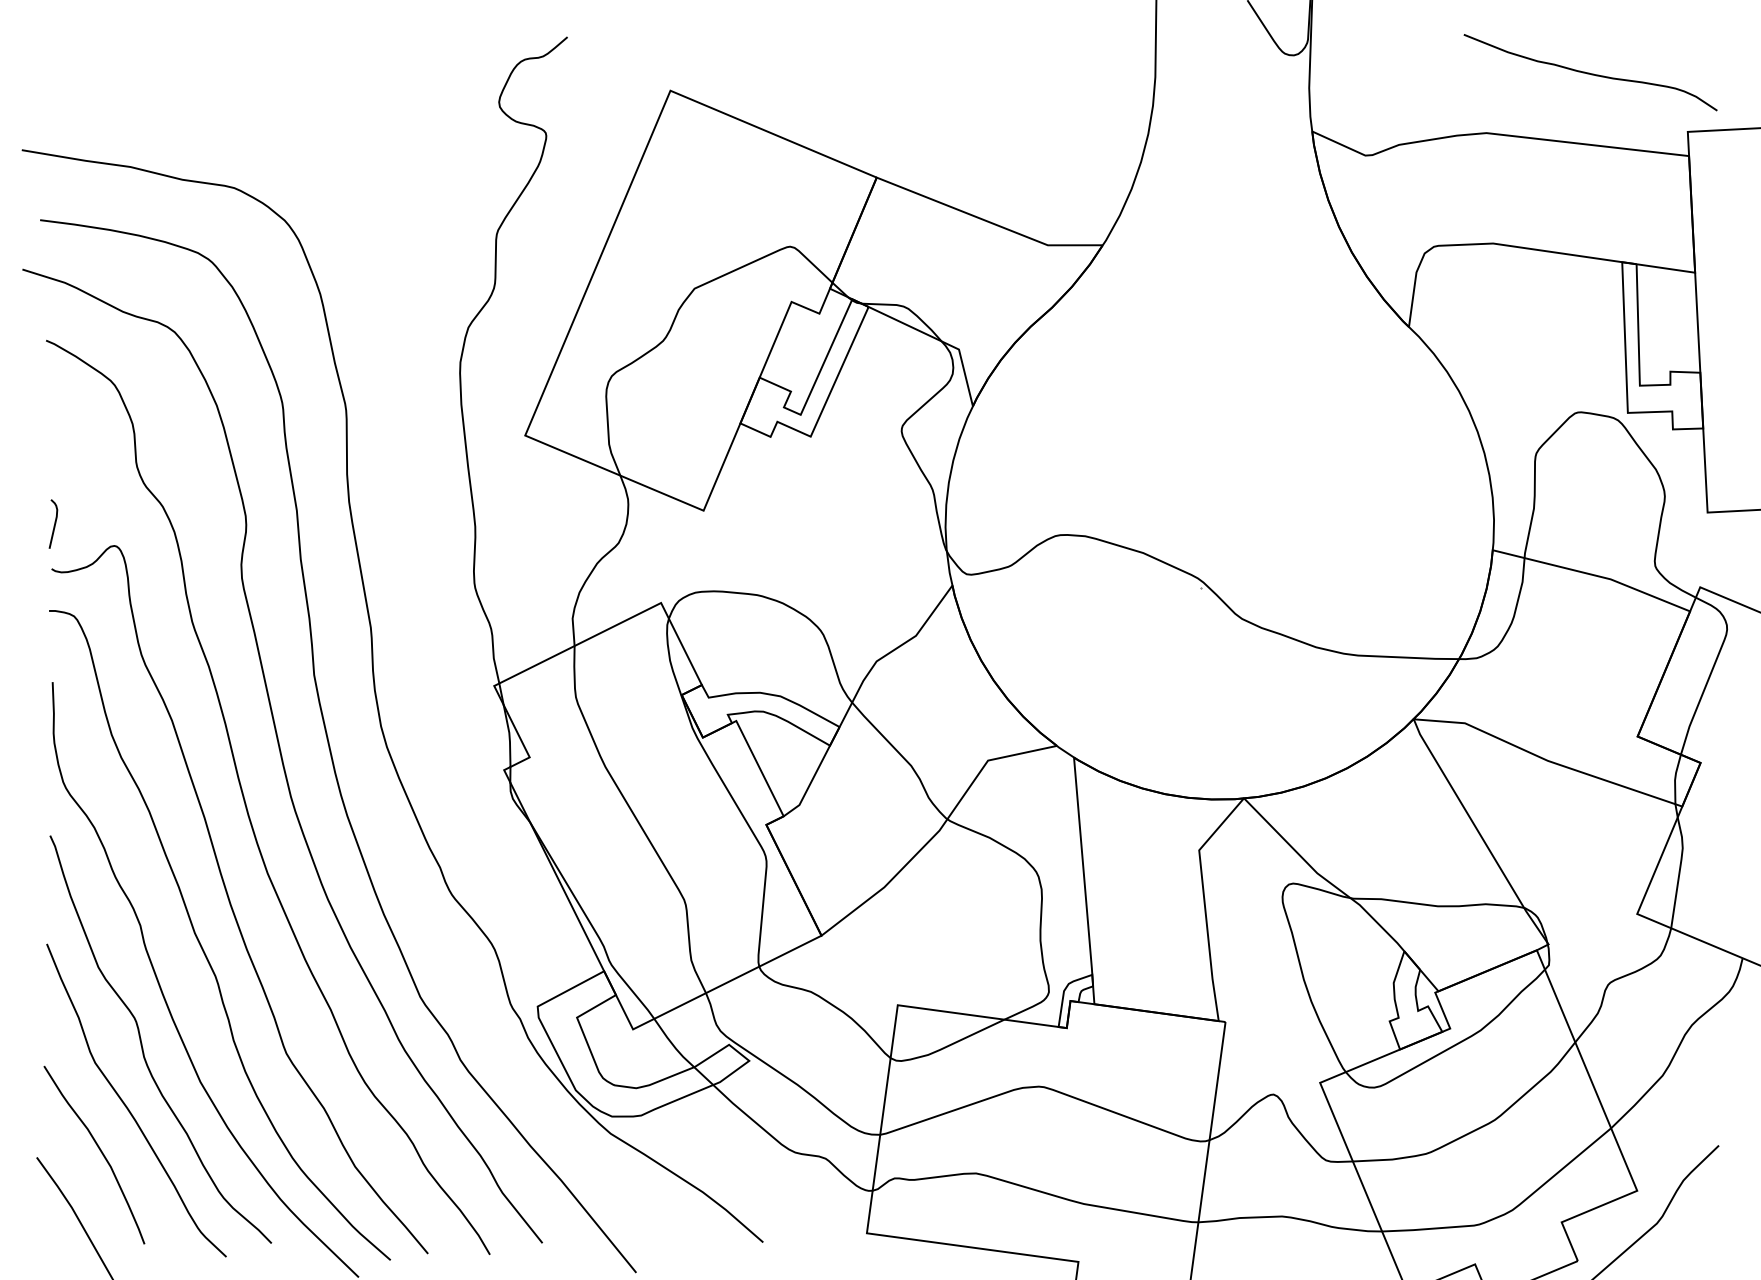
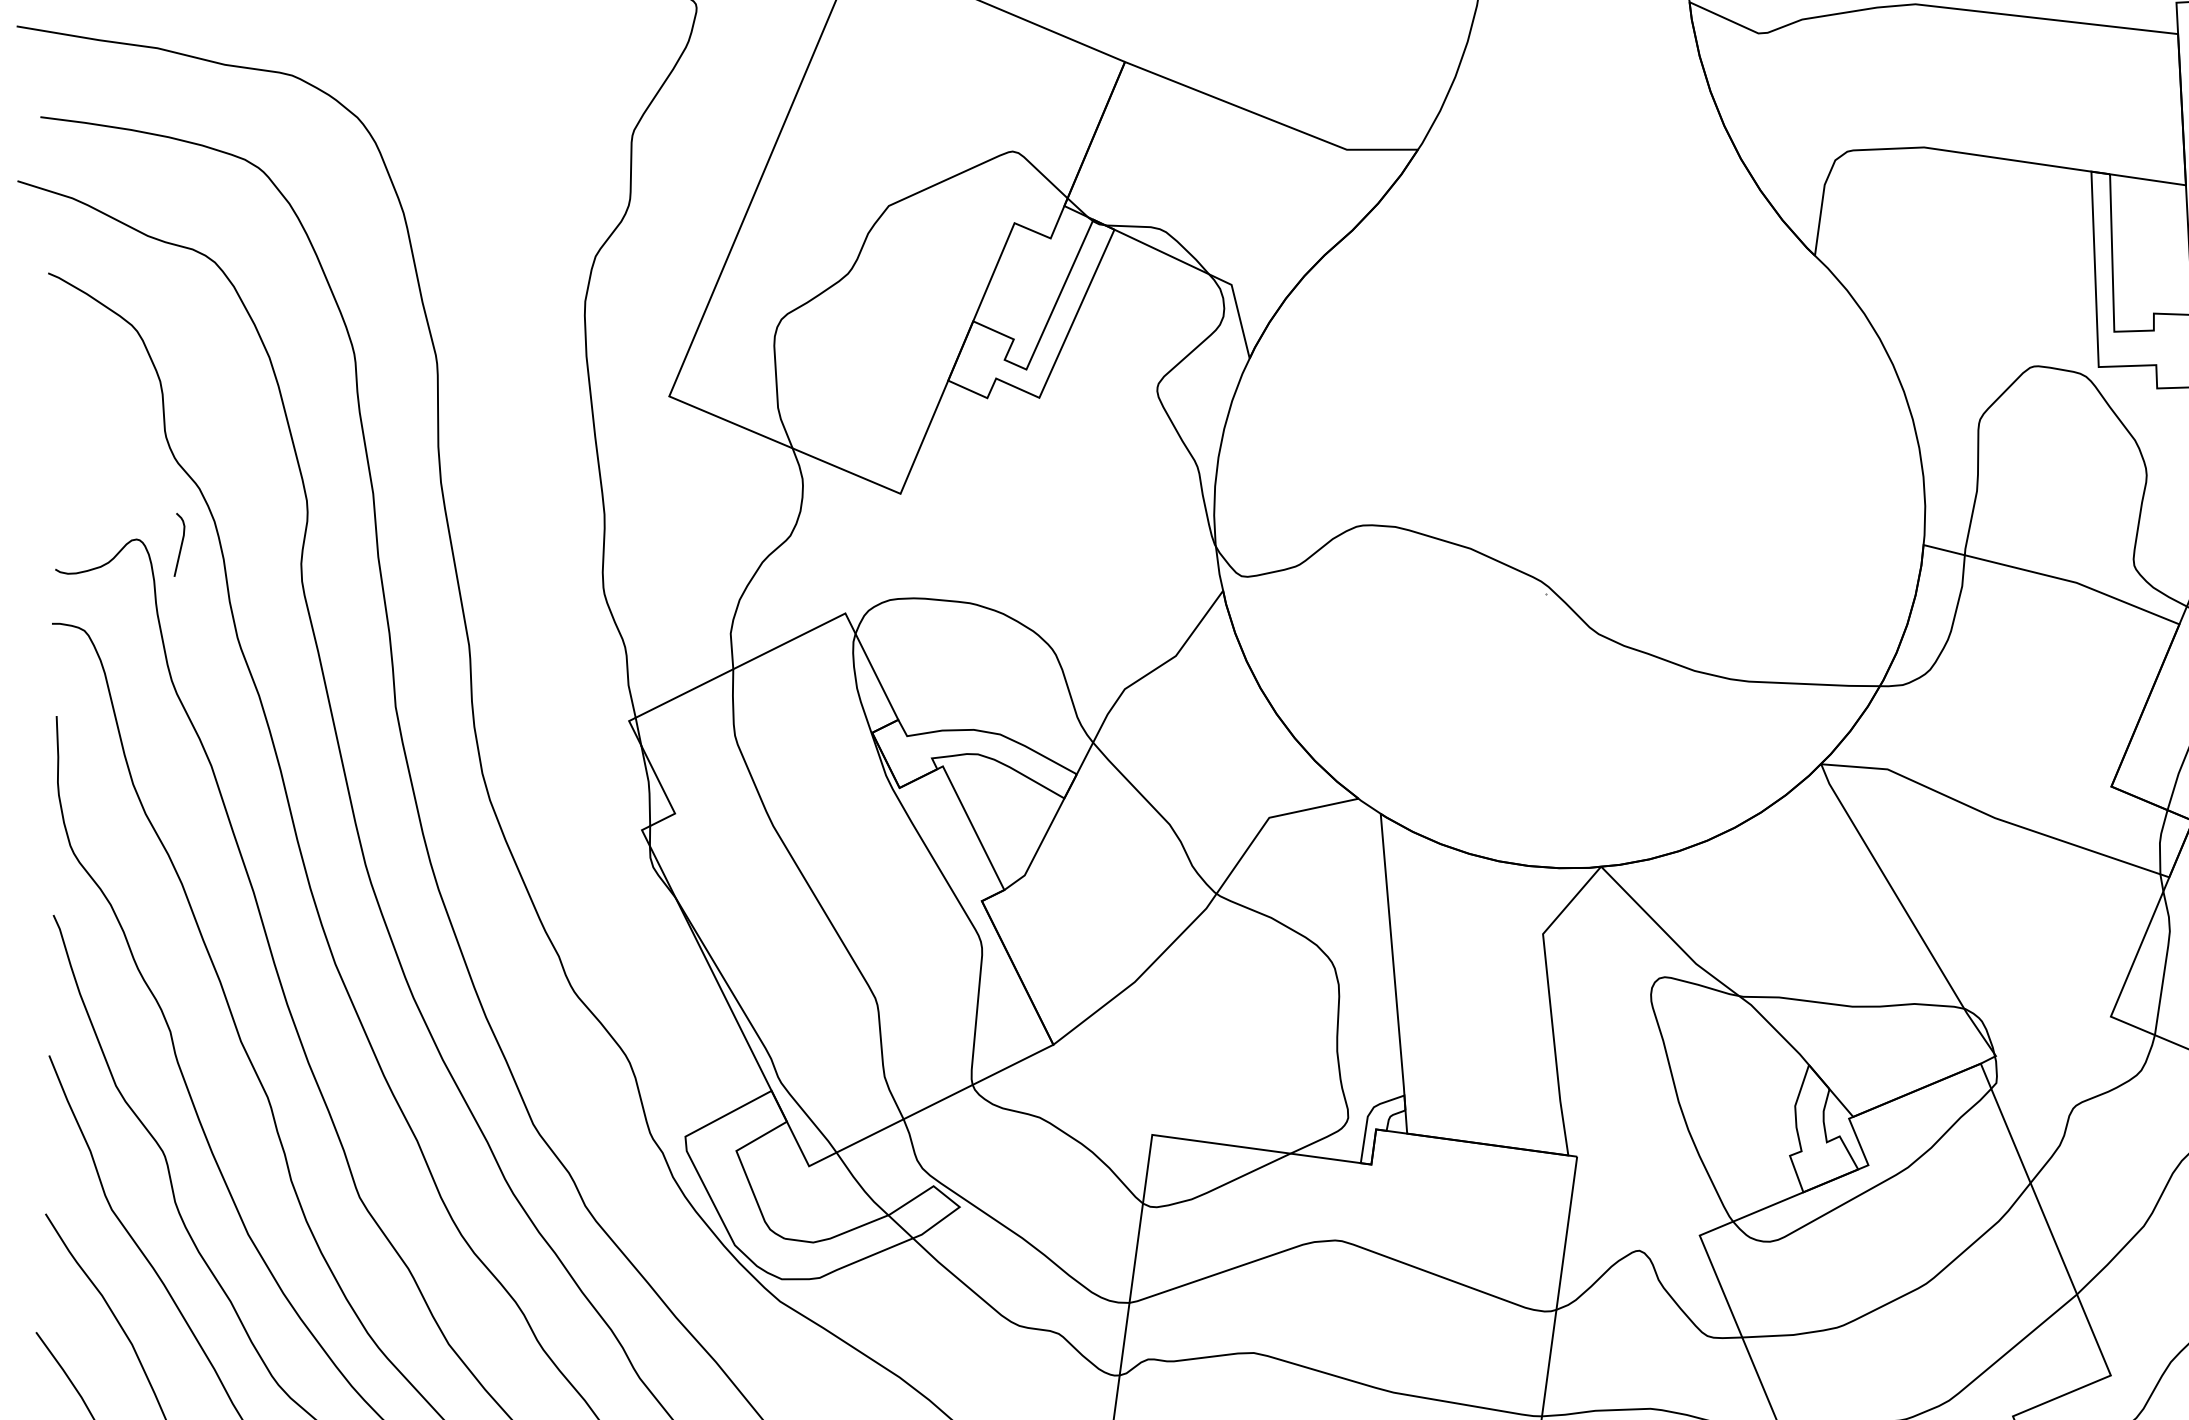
curve: (54, 523) -> (180, 544), moved

